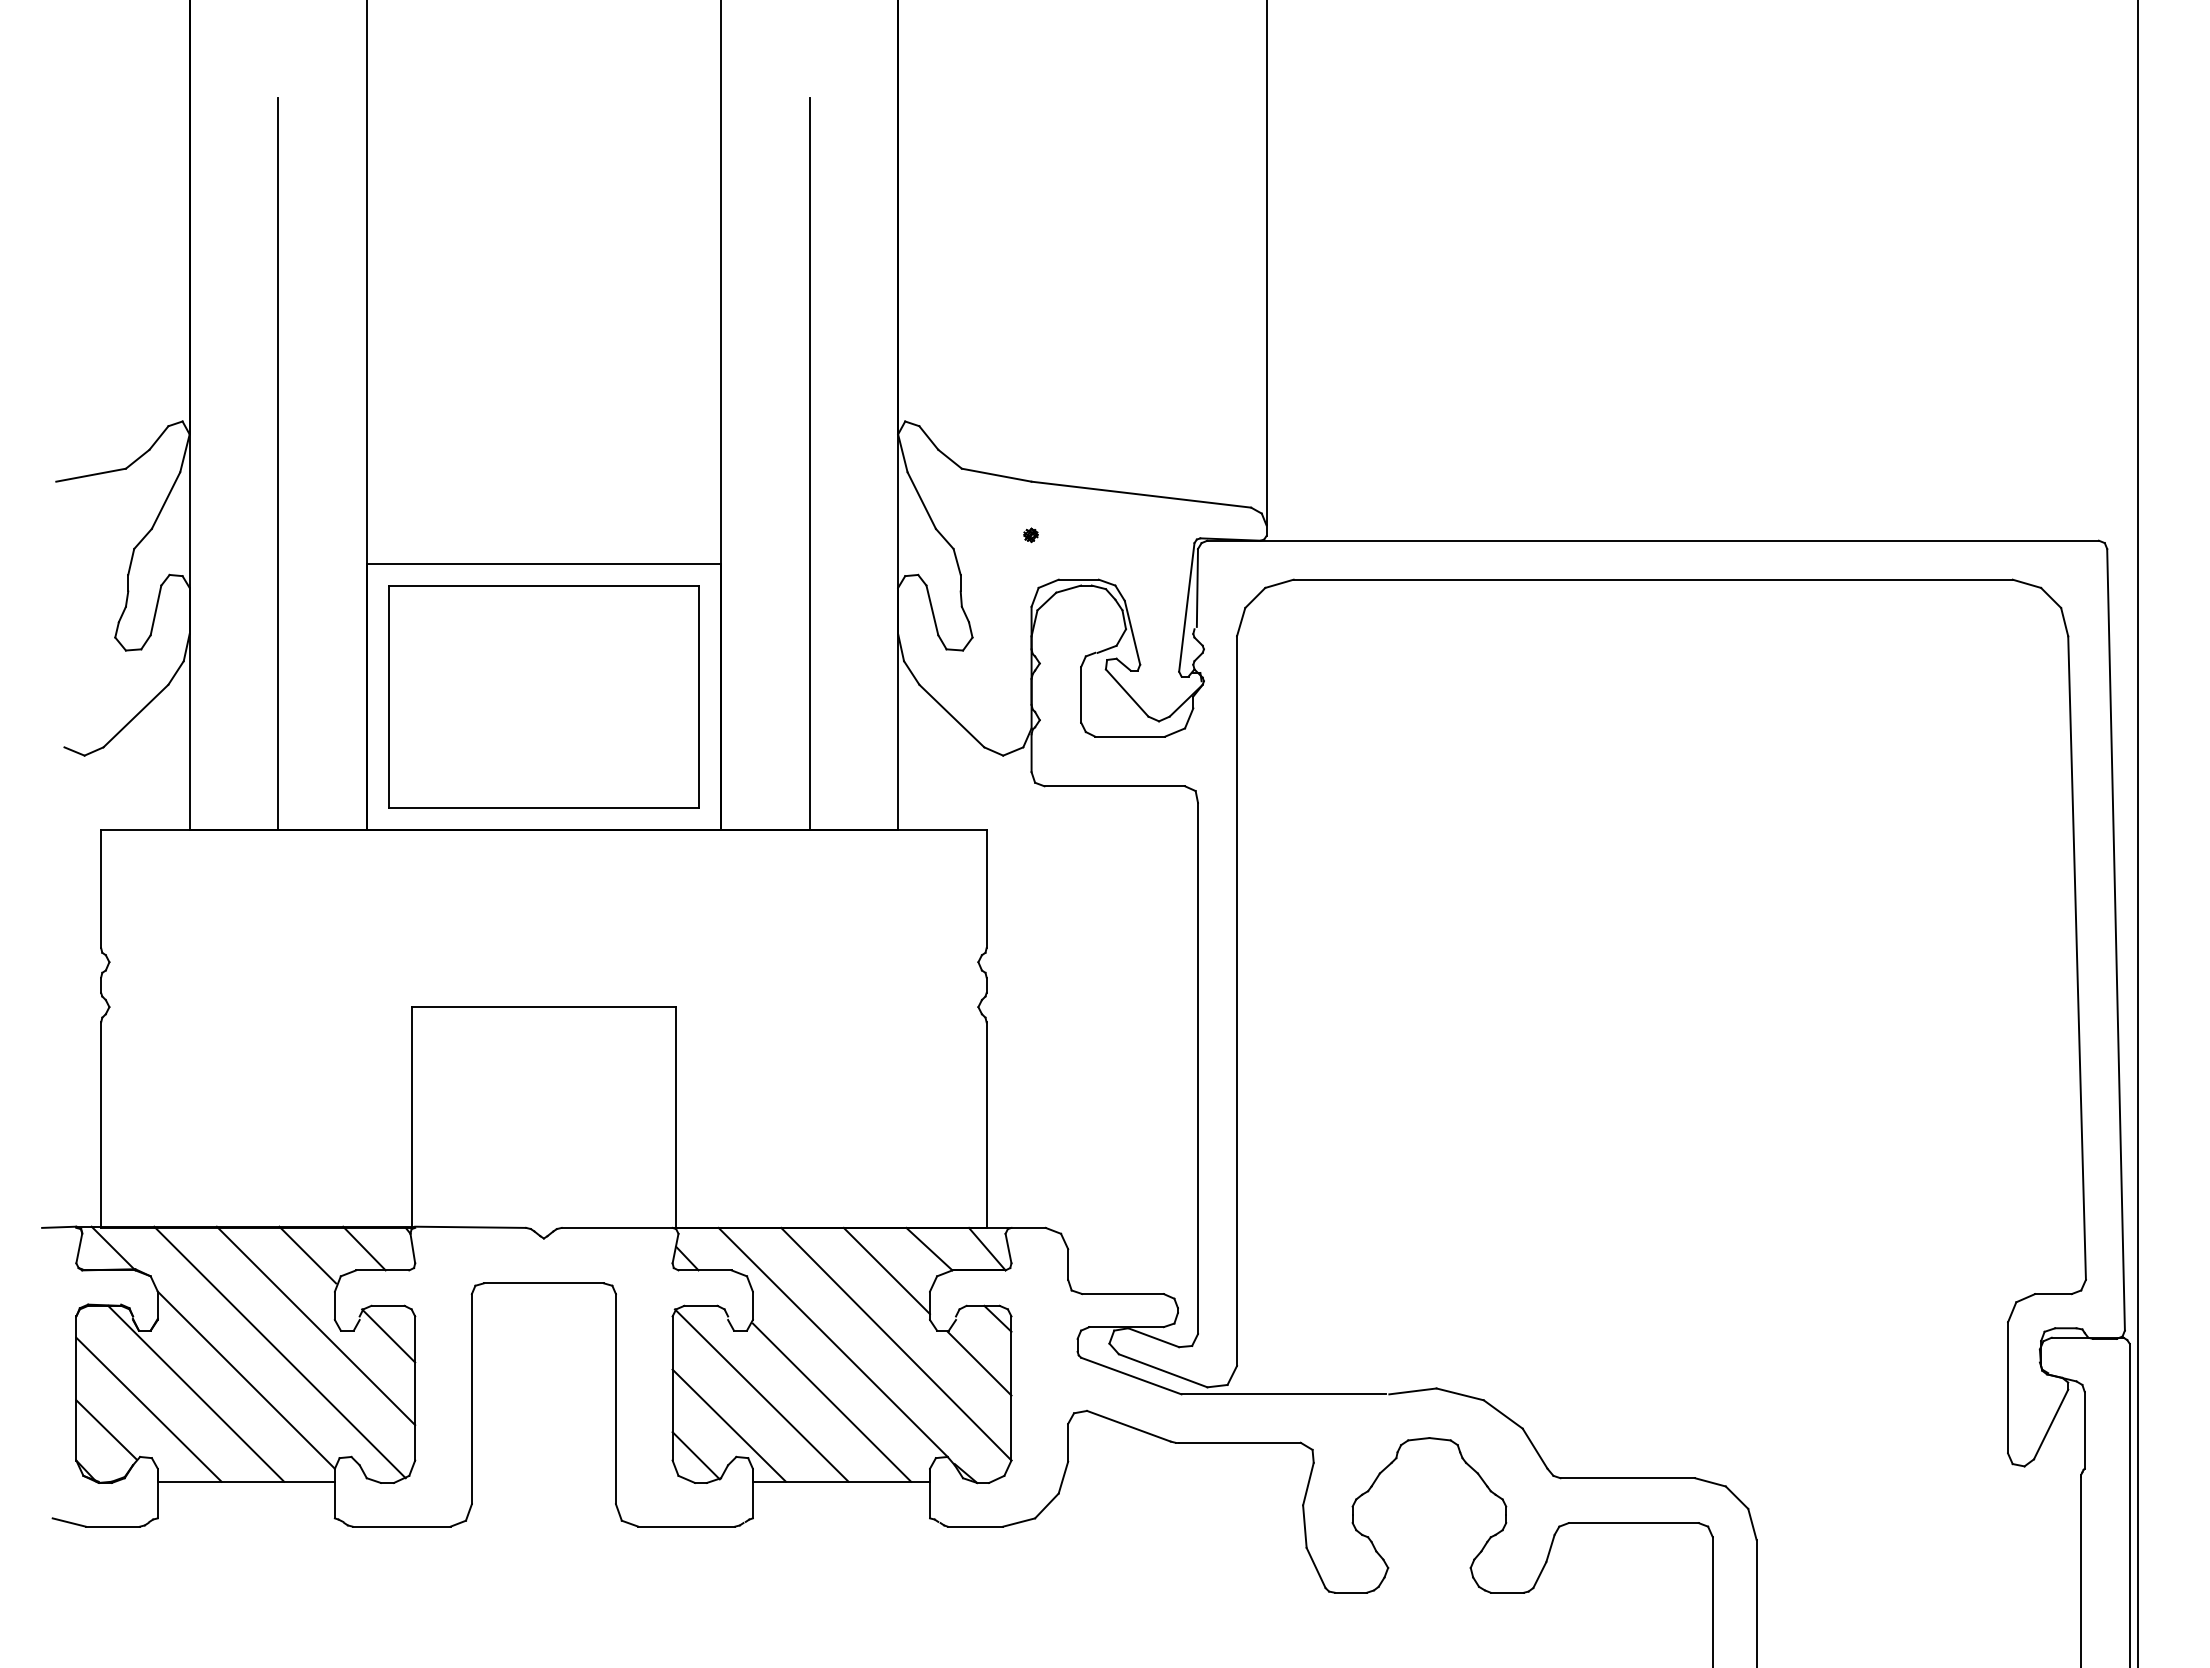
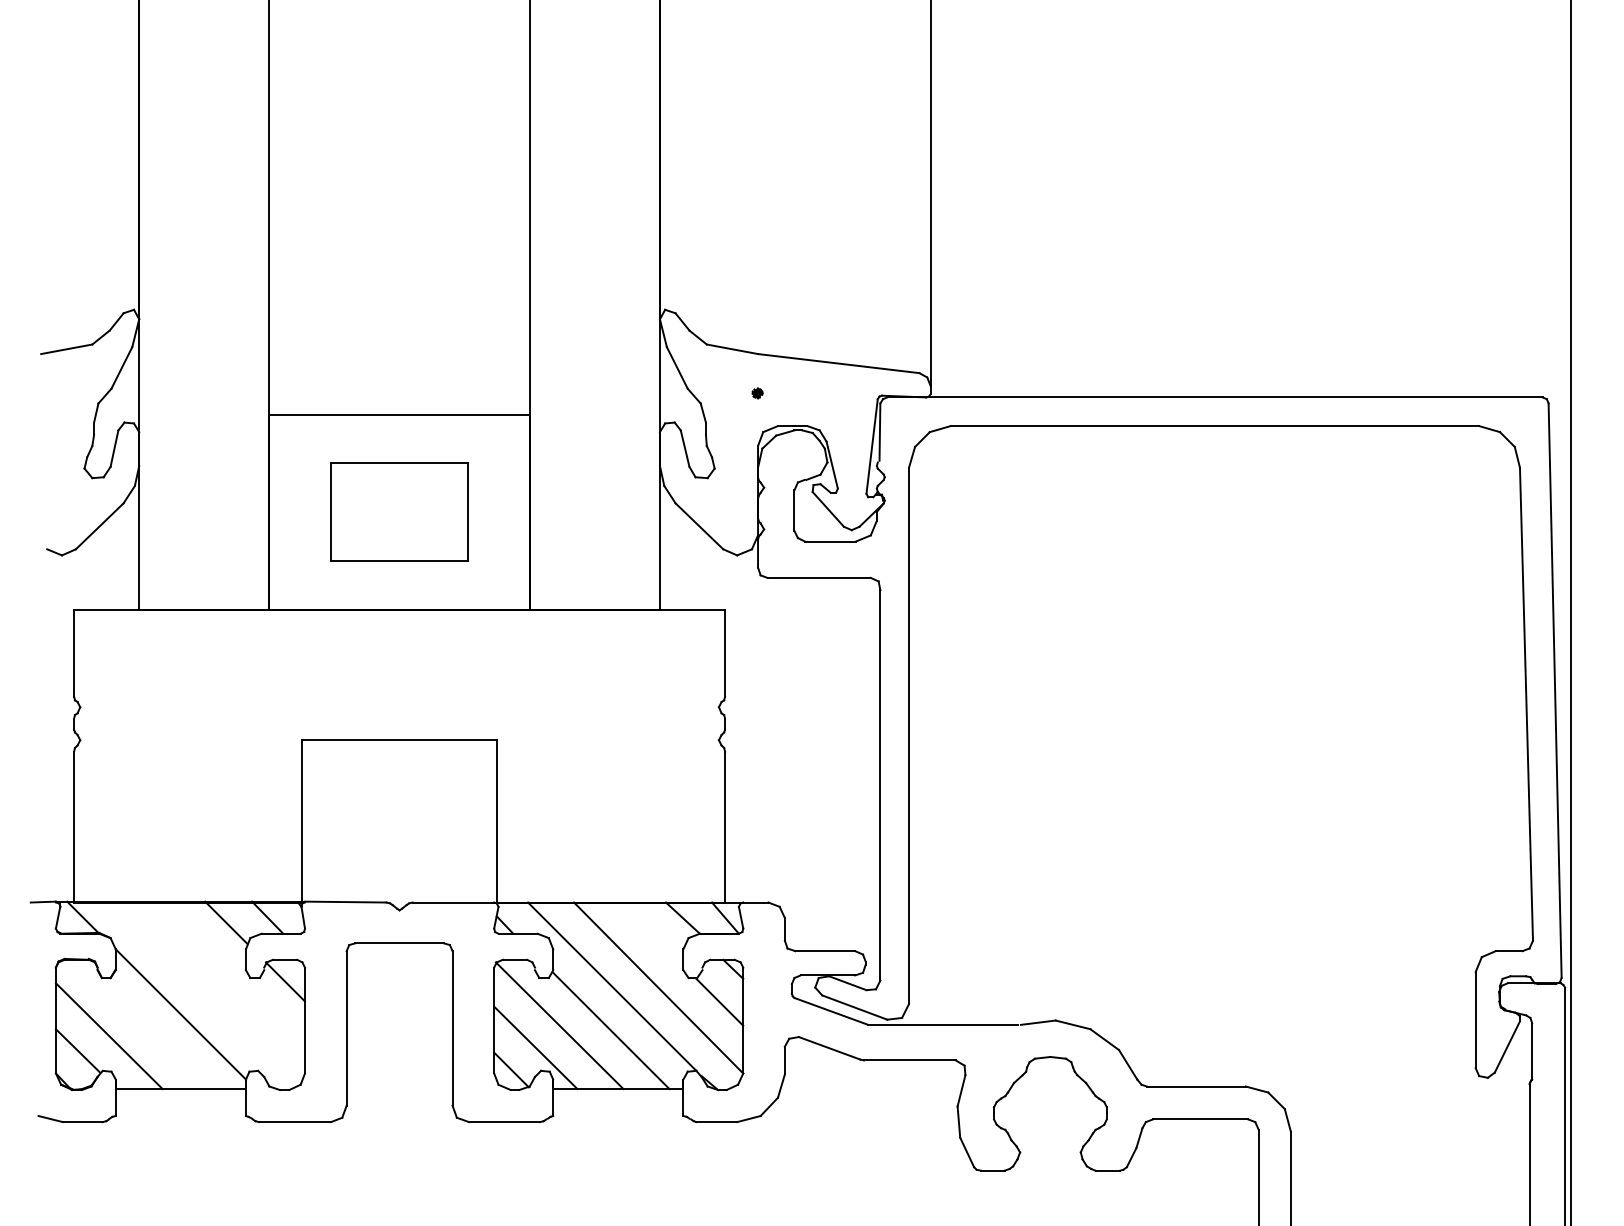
line: (278, 463) -> (204, 340), removed
line: (809, 463) -> (594, 340), removed
part: (543, 696) -> (399, 511), size x0.6
line: (886, 1270) -> (651, 933), removed
line: (315, 1325) -> (231, 974), removed
line: (279, 1352) -> (205, 994), removed
line: (196, 1393) -> (144, 1024), removed

